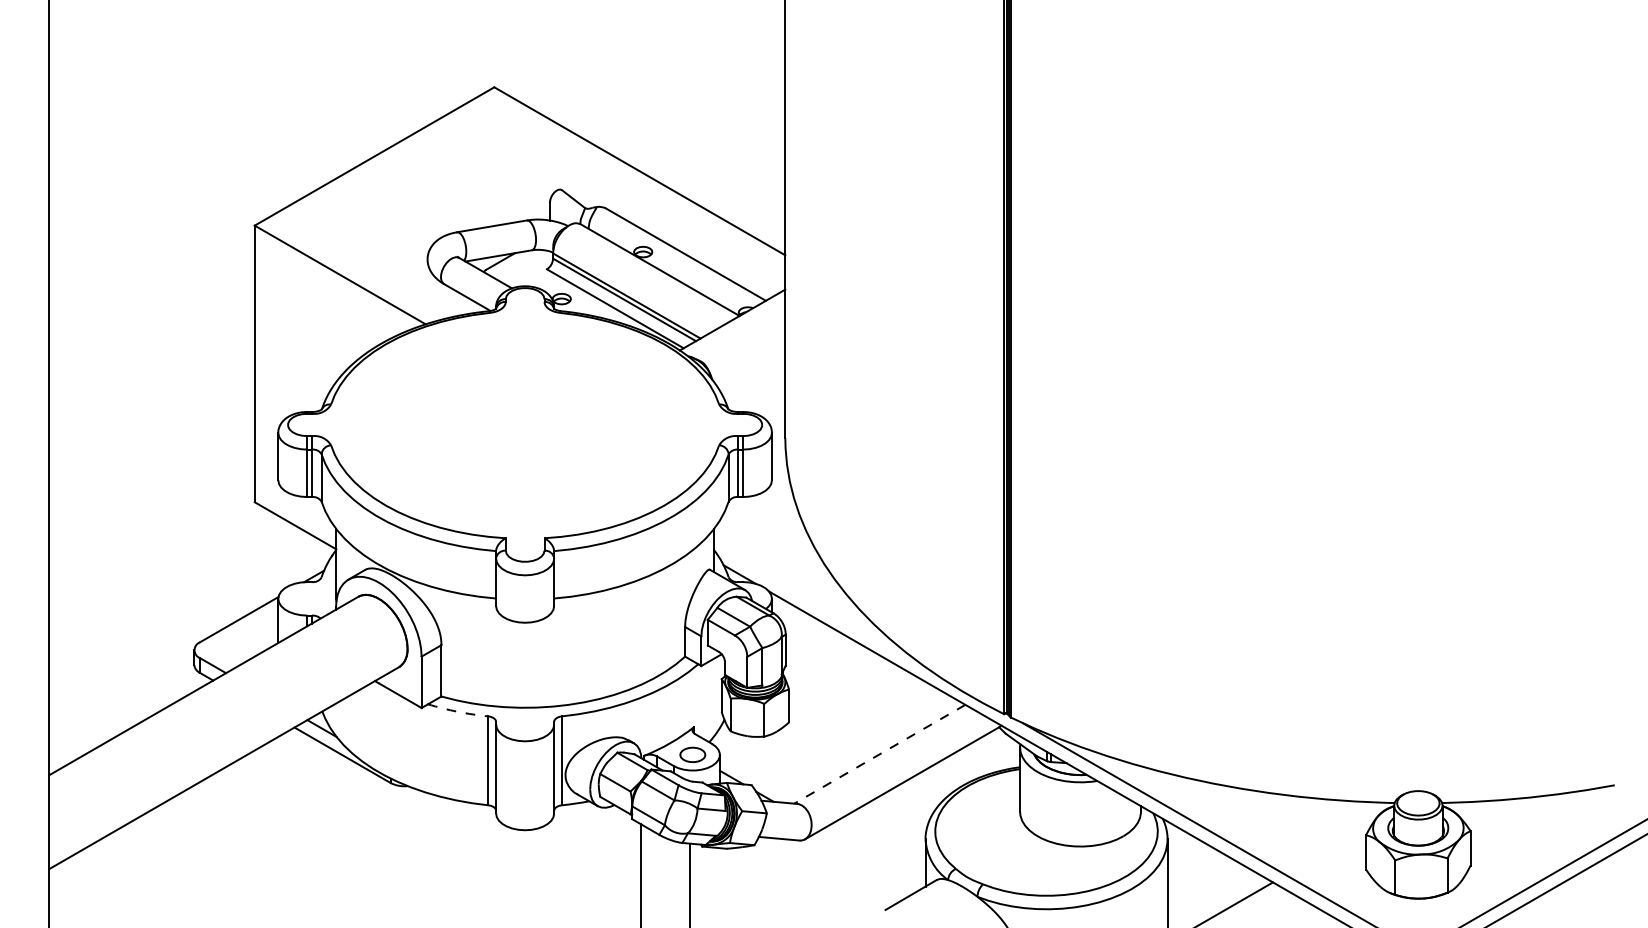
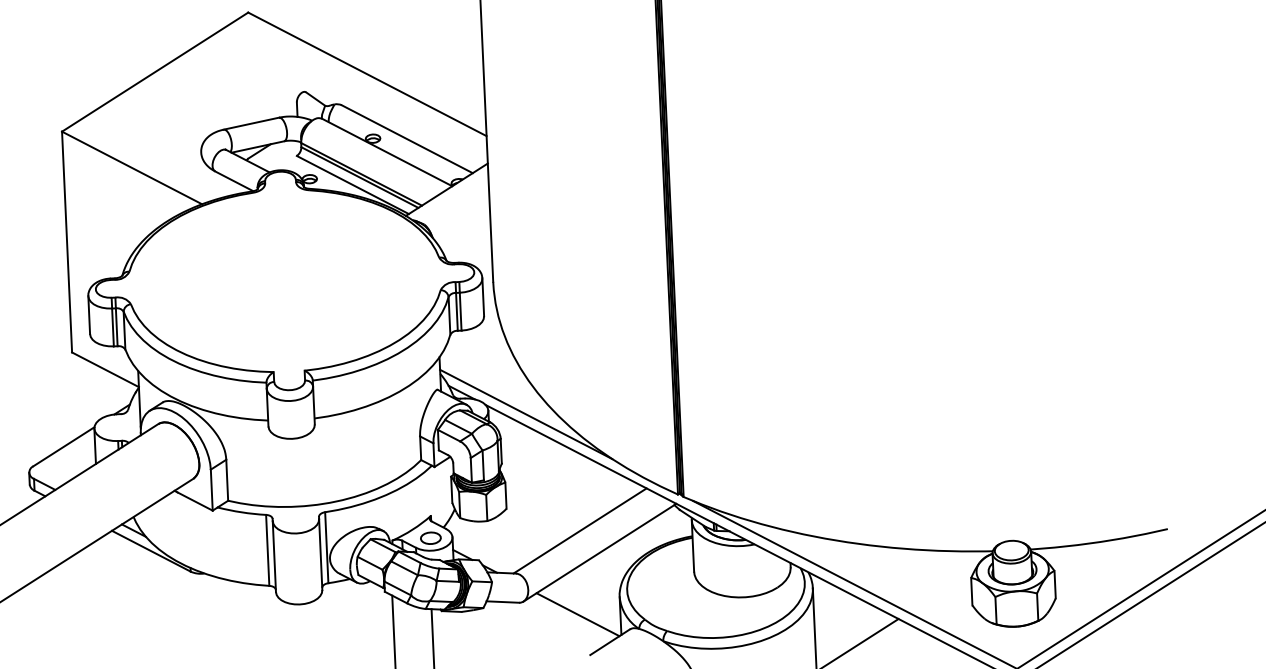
line: (818, 605) -> (525, 414), added
arc: (457, 711) -> (241, 512), dashed -> solid
line: (879, 754) -> (579, 531), dashed -> solid
line: (872, 858) -> (578, 614), added

